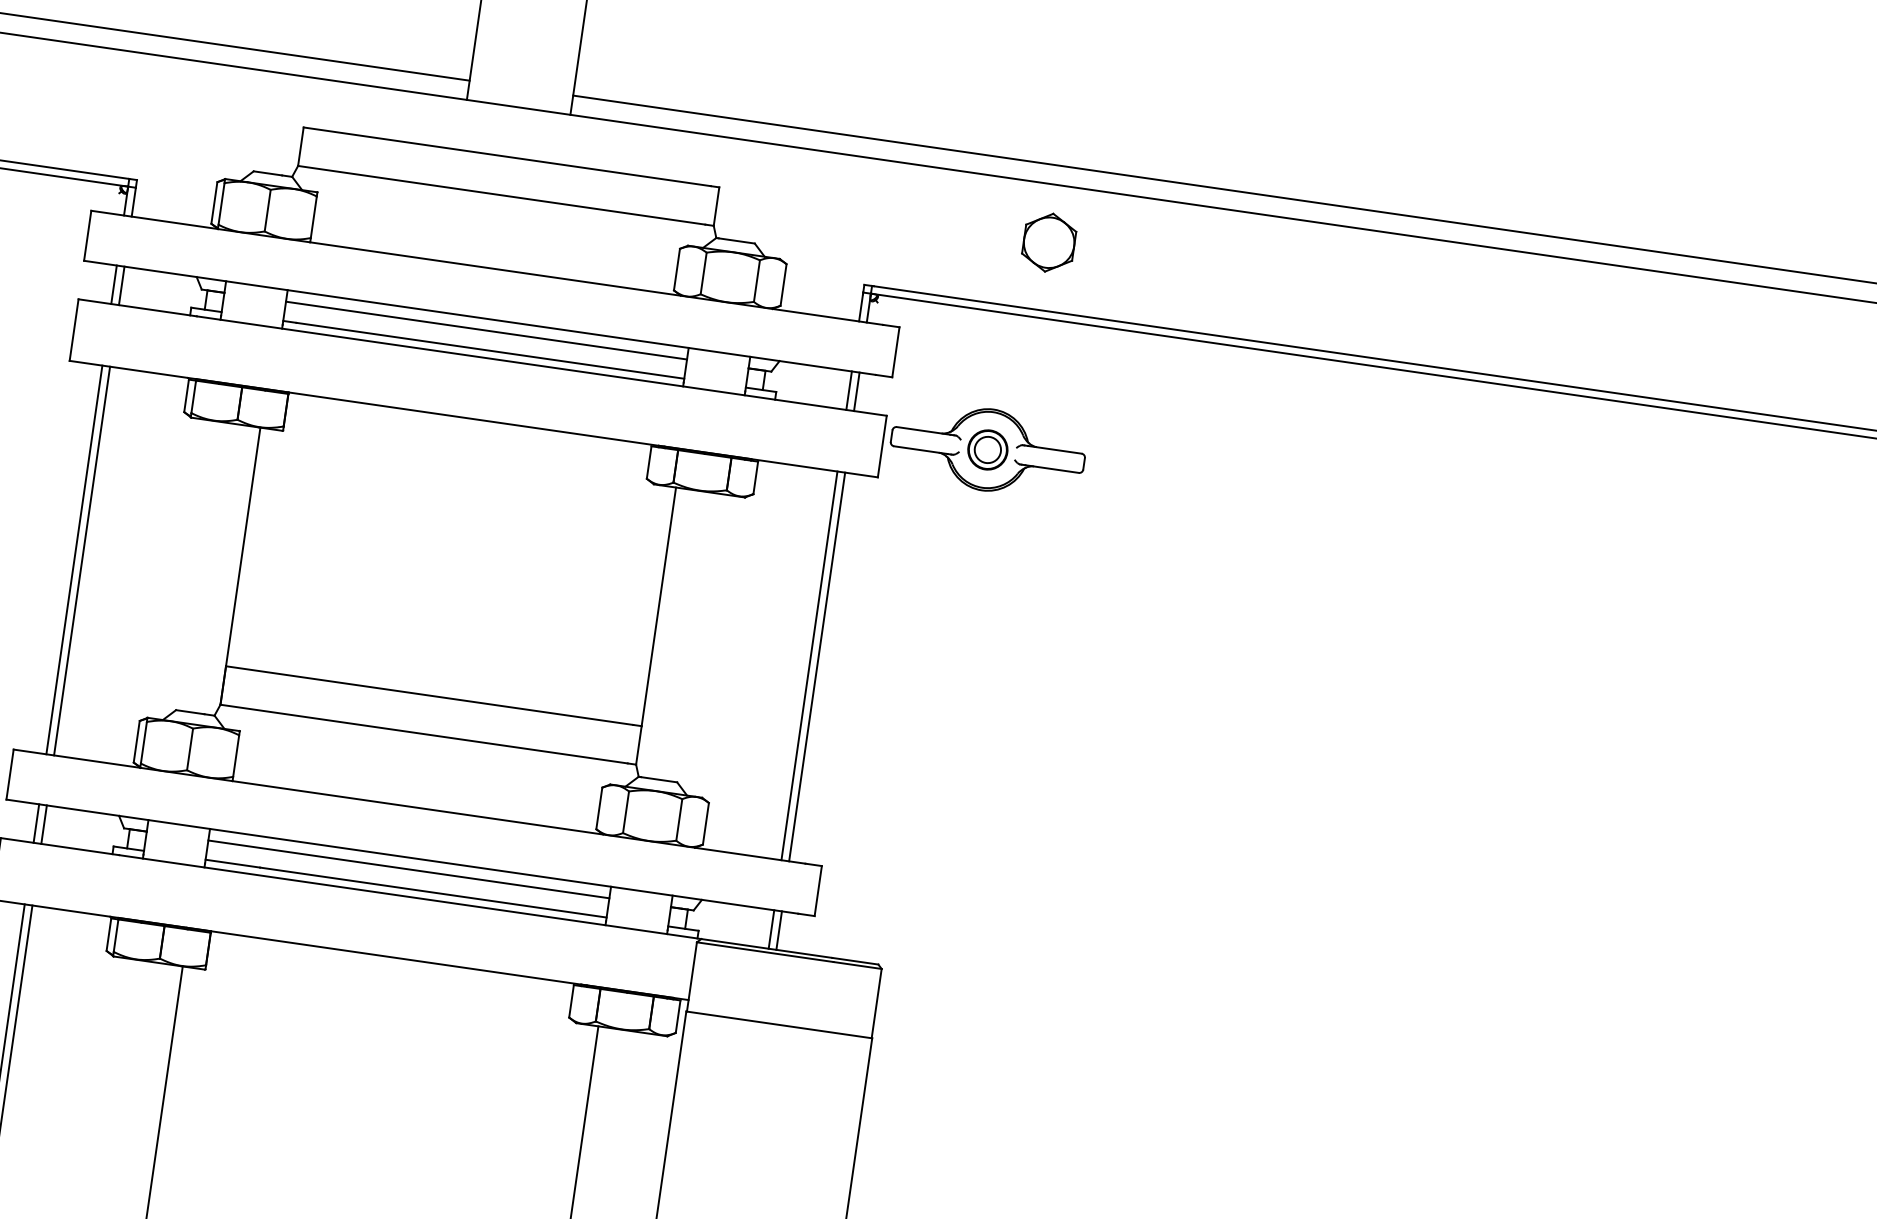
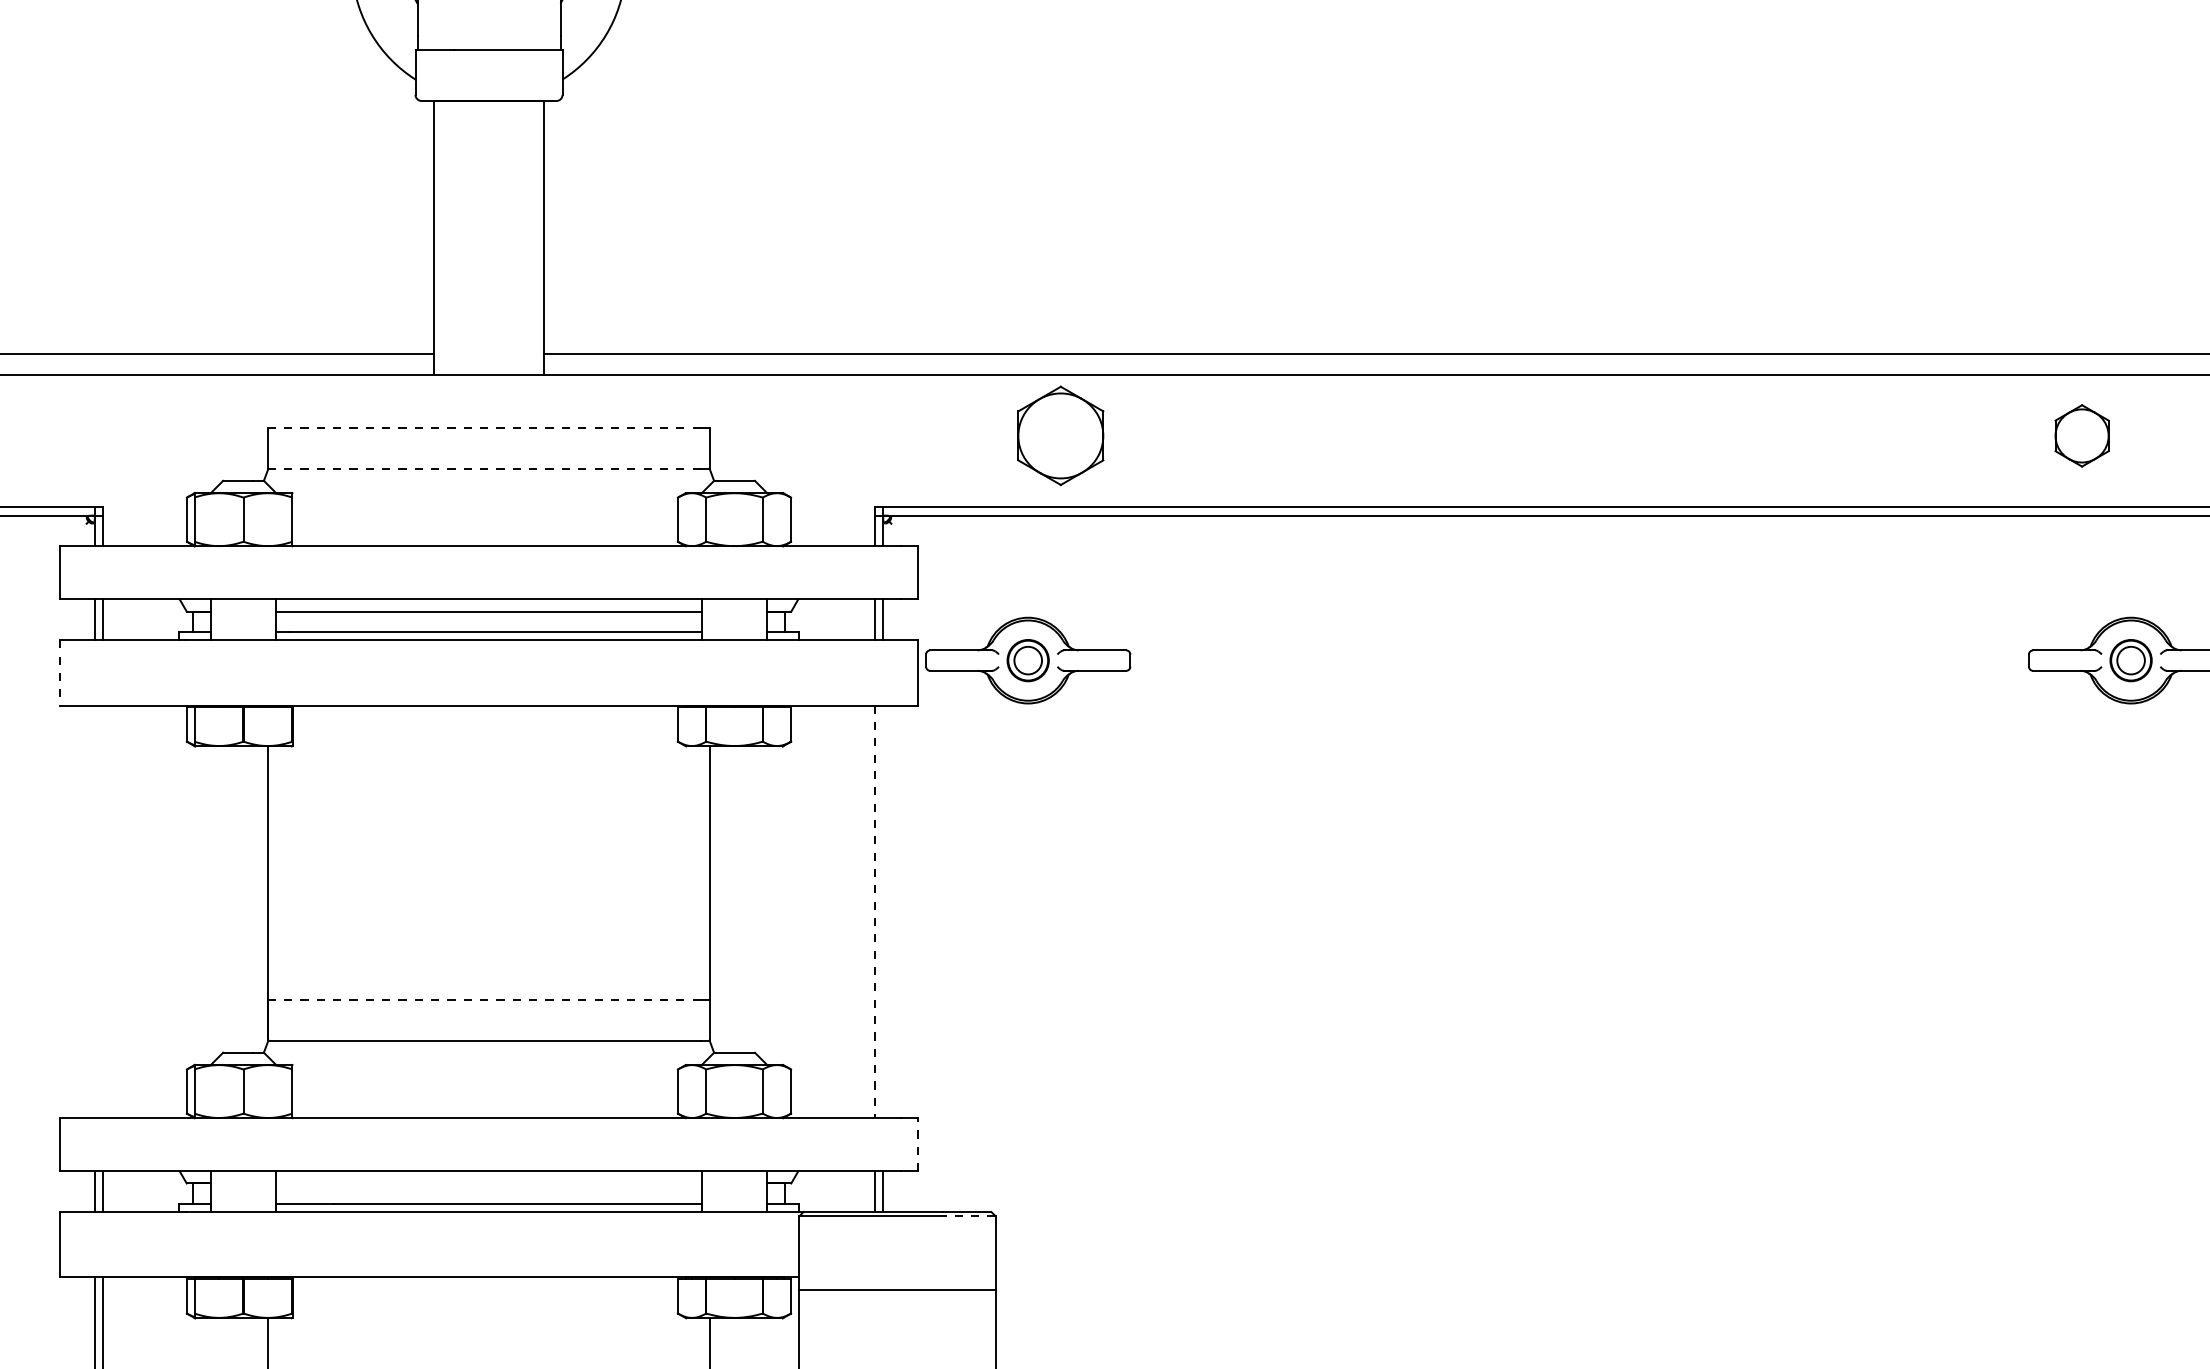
line: (507, 156) -> (484, 427), solid -> dashed
line: (501, 195) -> (484, 468), solid -> dashed
part: (1048, 242) -> (1060, 435), size x1.6
line: (74, 329) -> (60, 672), solid -> dashed
line: (74, 559) -> (94, 911), removed
line: (82, 560) -> (103, 911), removed
line: (809, 666) -> (875, 912), solid -> dashed
line: (817, 666) -> (883, 911), removed
line: (429, 695) -> (484, 999), solid -> dashed
line: (408, 869) -> (488, 1183), removed
line: (817, 890) -> (917, 1144), solid -> dashed
line: (858, 965) -> (970, 1216), solid -> dashed

